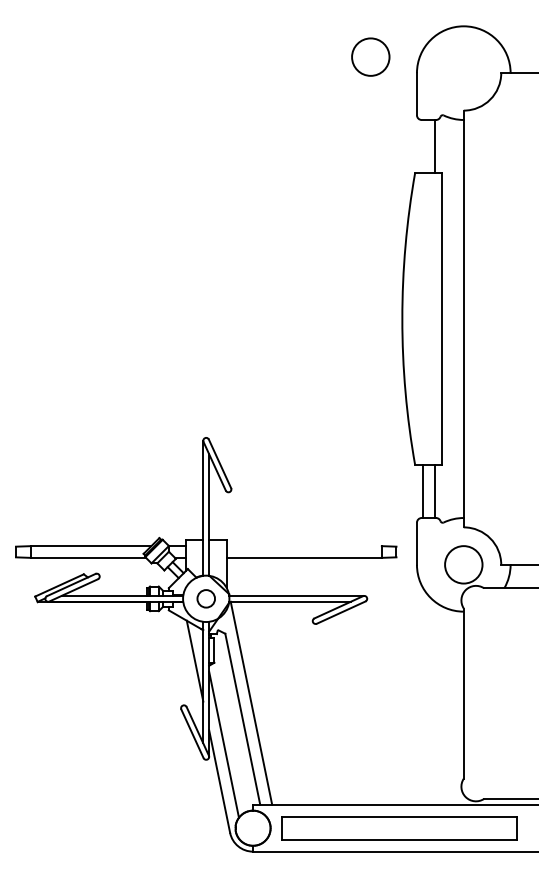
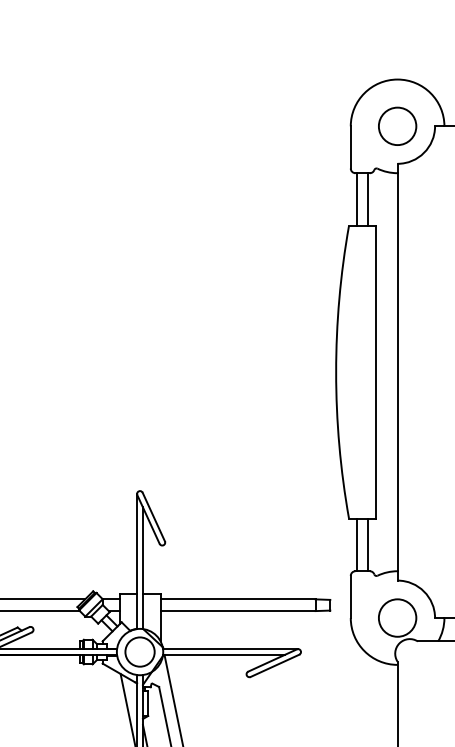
circle: (370, 56) -> (397, 125), moved
line: (422, 145) -> (356, 198), added
line: (303, 546) -> (237, 599), added
circle: (205, 598) -> (139, 651), size x1.67

